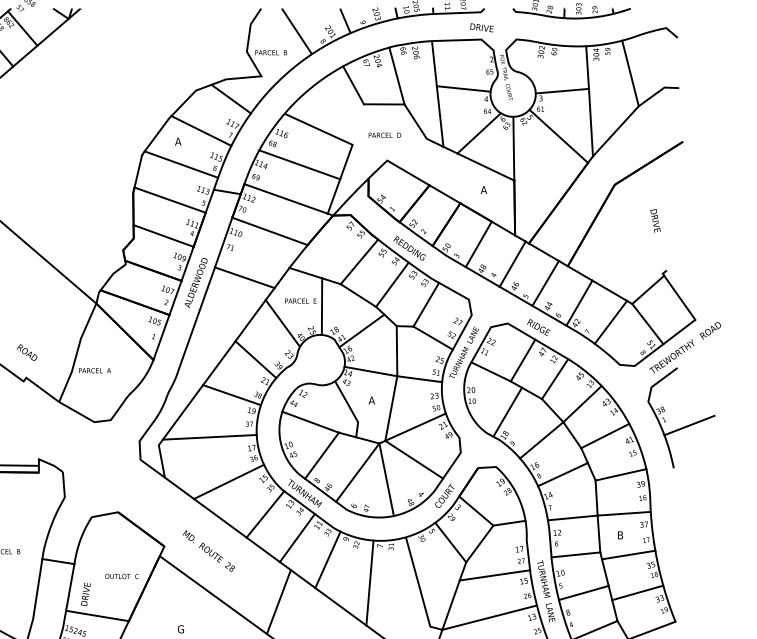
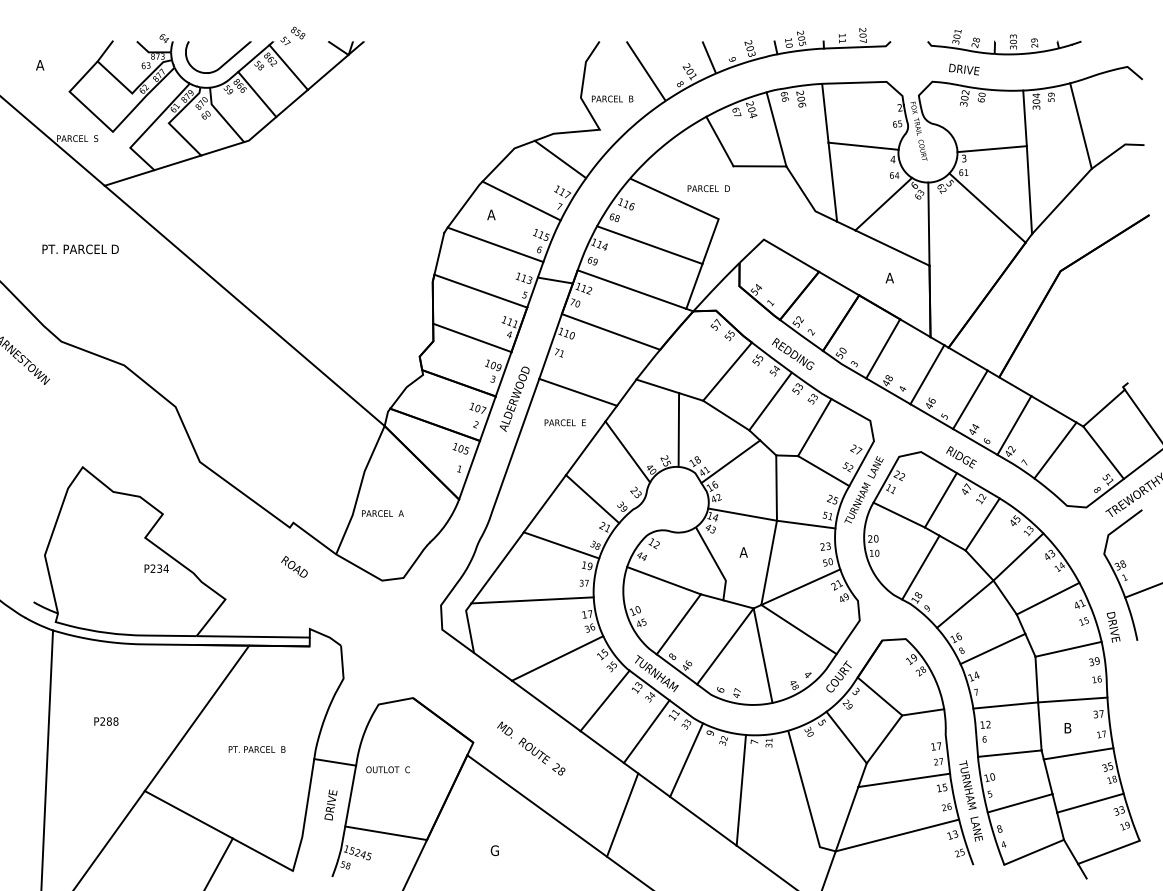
text: (482, 27) -> (964, 69), moved
text: (384, 135) -> (708, 188), moved
text: (655, 220) -> (1113, 626), moved
text: (300, 300) -> (564, 422), moved
text: (27, 352) -> (294, 566), moved
text: (121, 576) -> (387, 769), moved
text: (85, 593) -> (330, 804), moved

